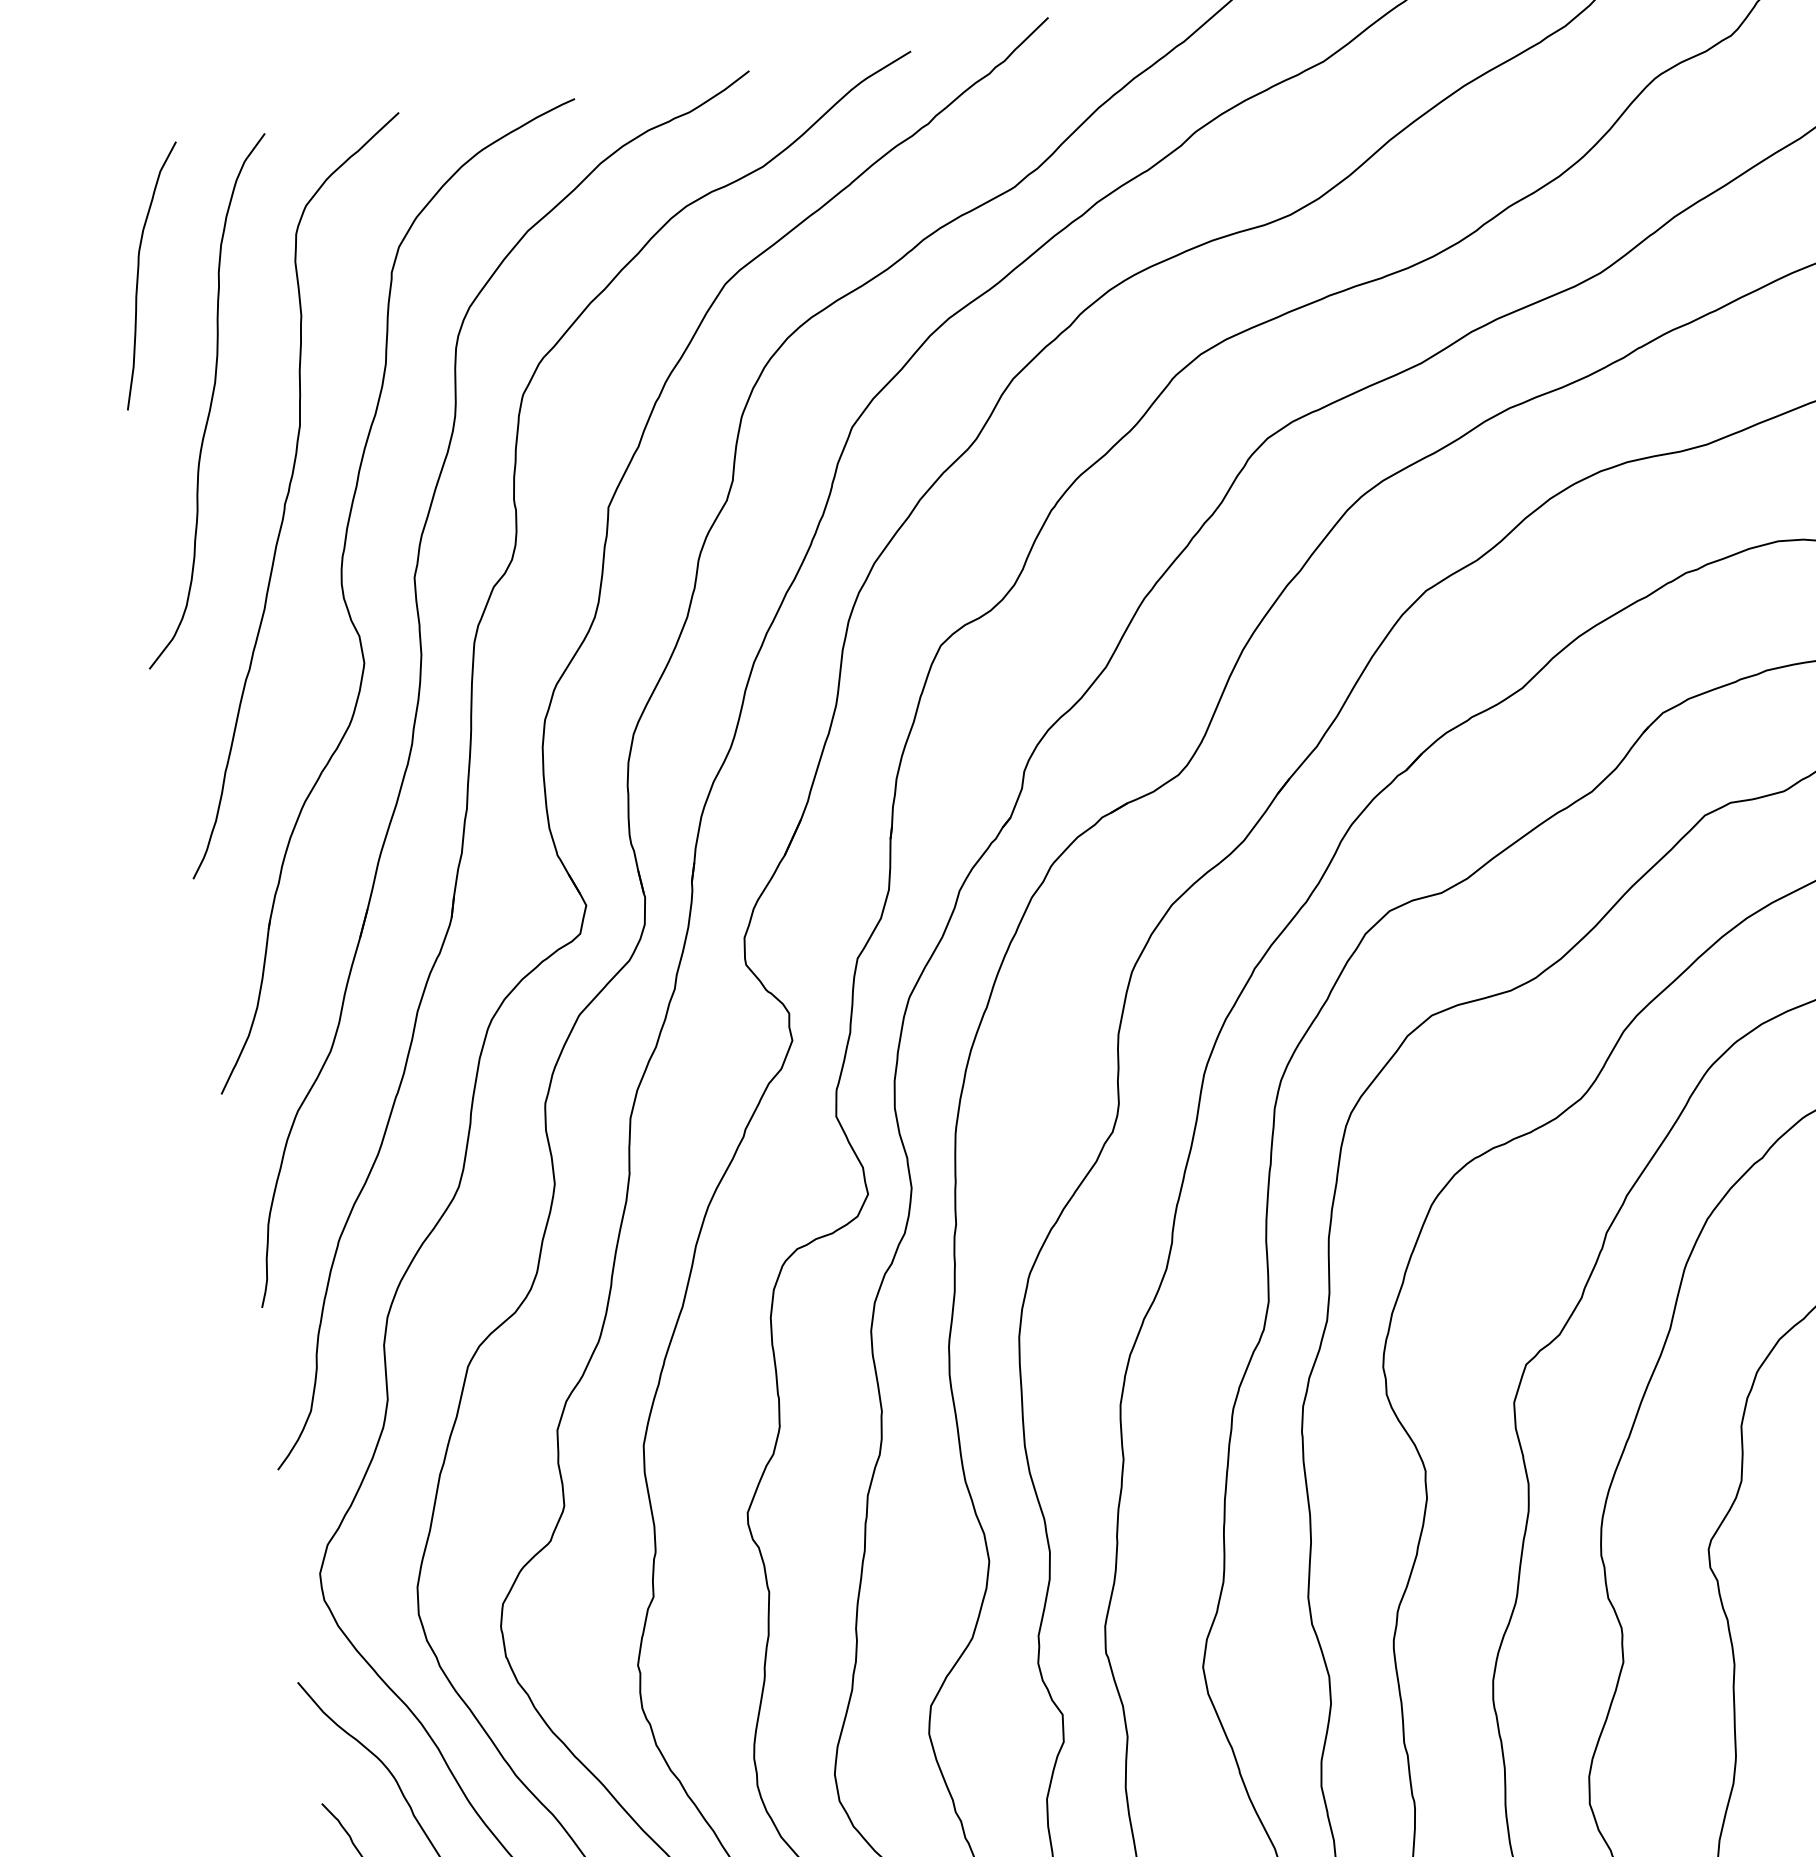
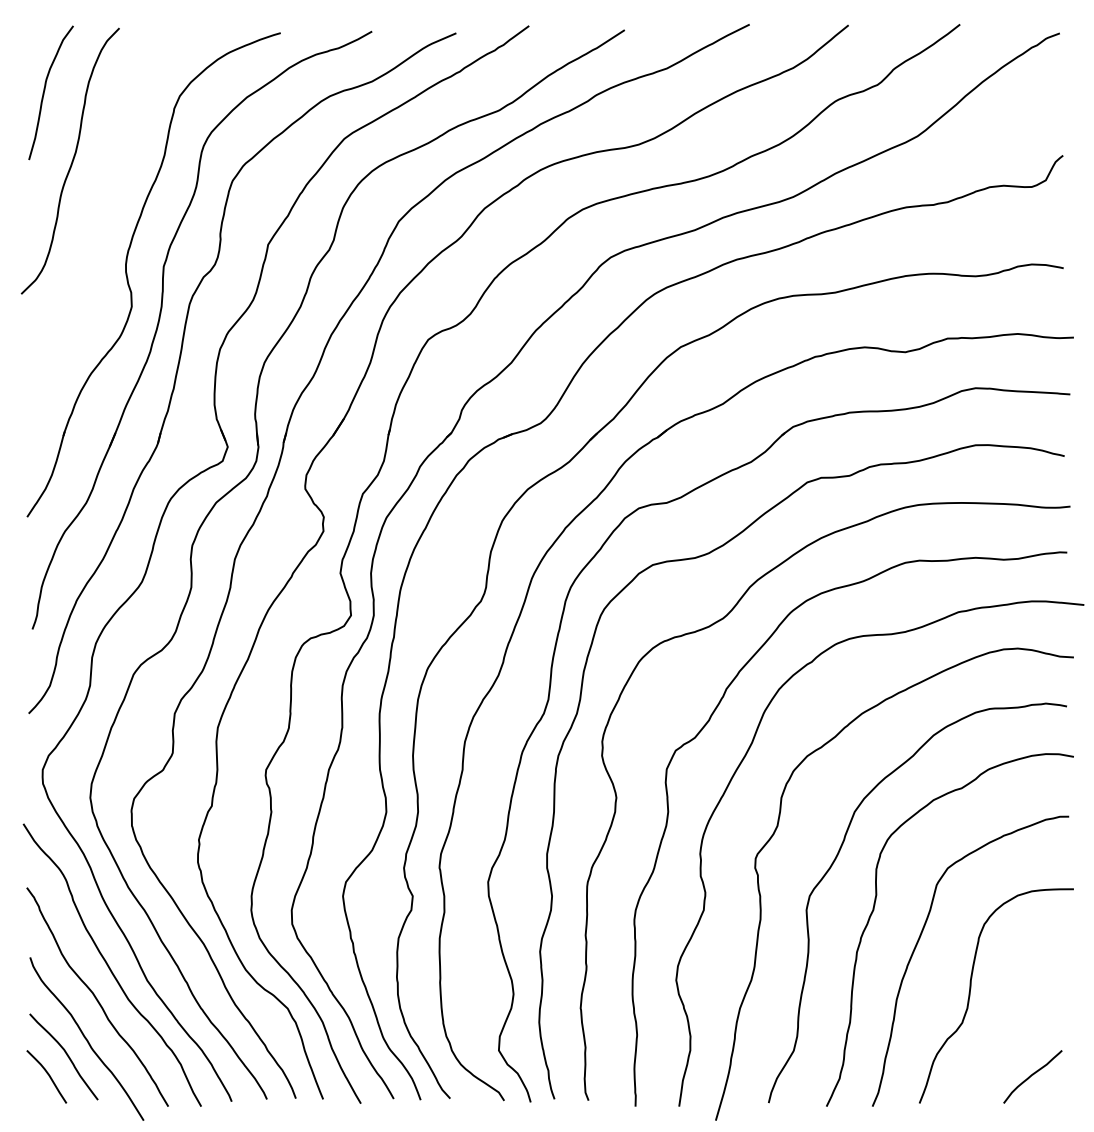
curve: (290, 493) -> (106, 214), removed

